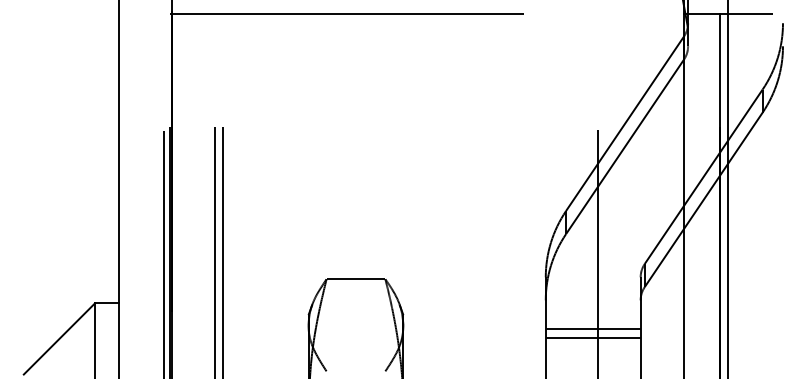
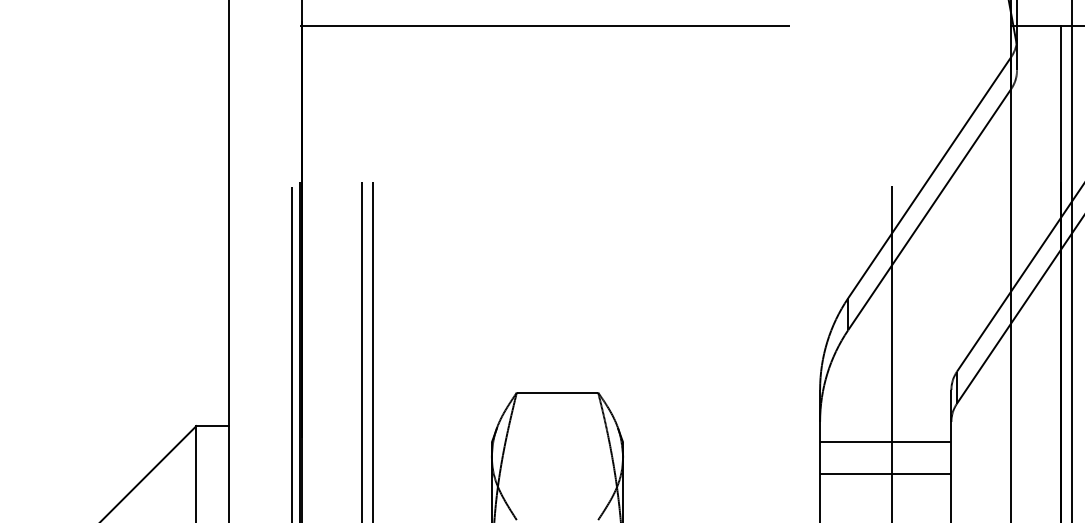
line: (592, 328) -> (884, 441), moved

